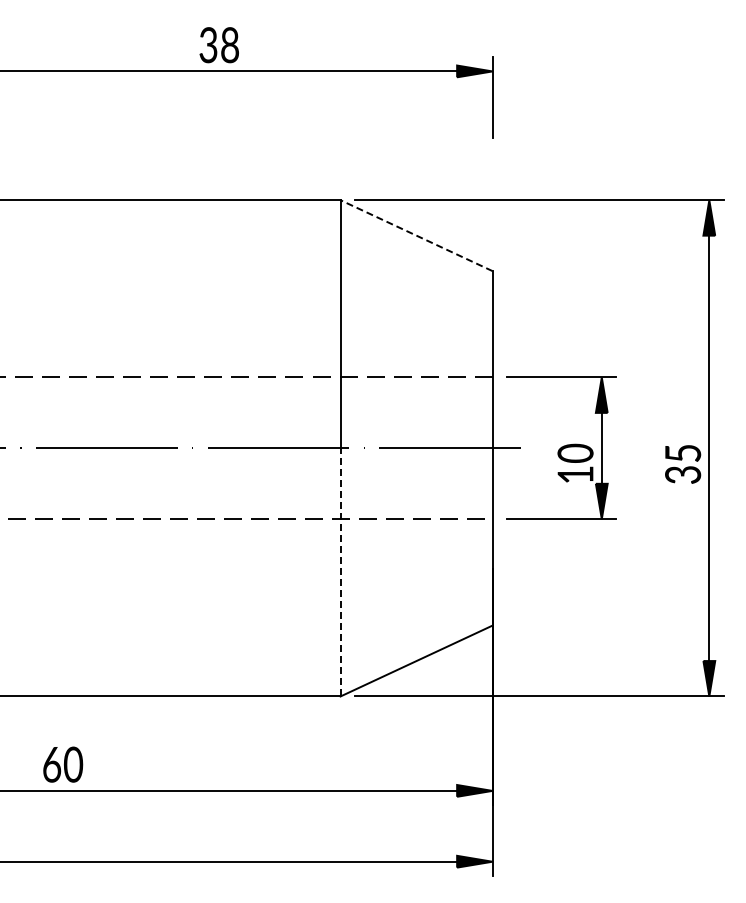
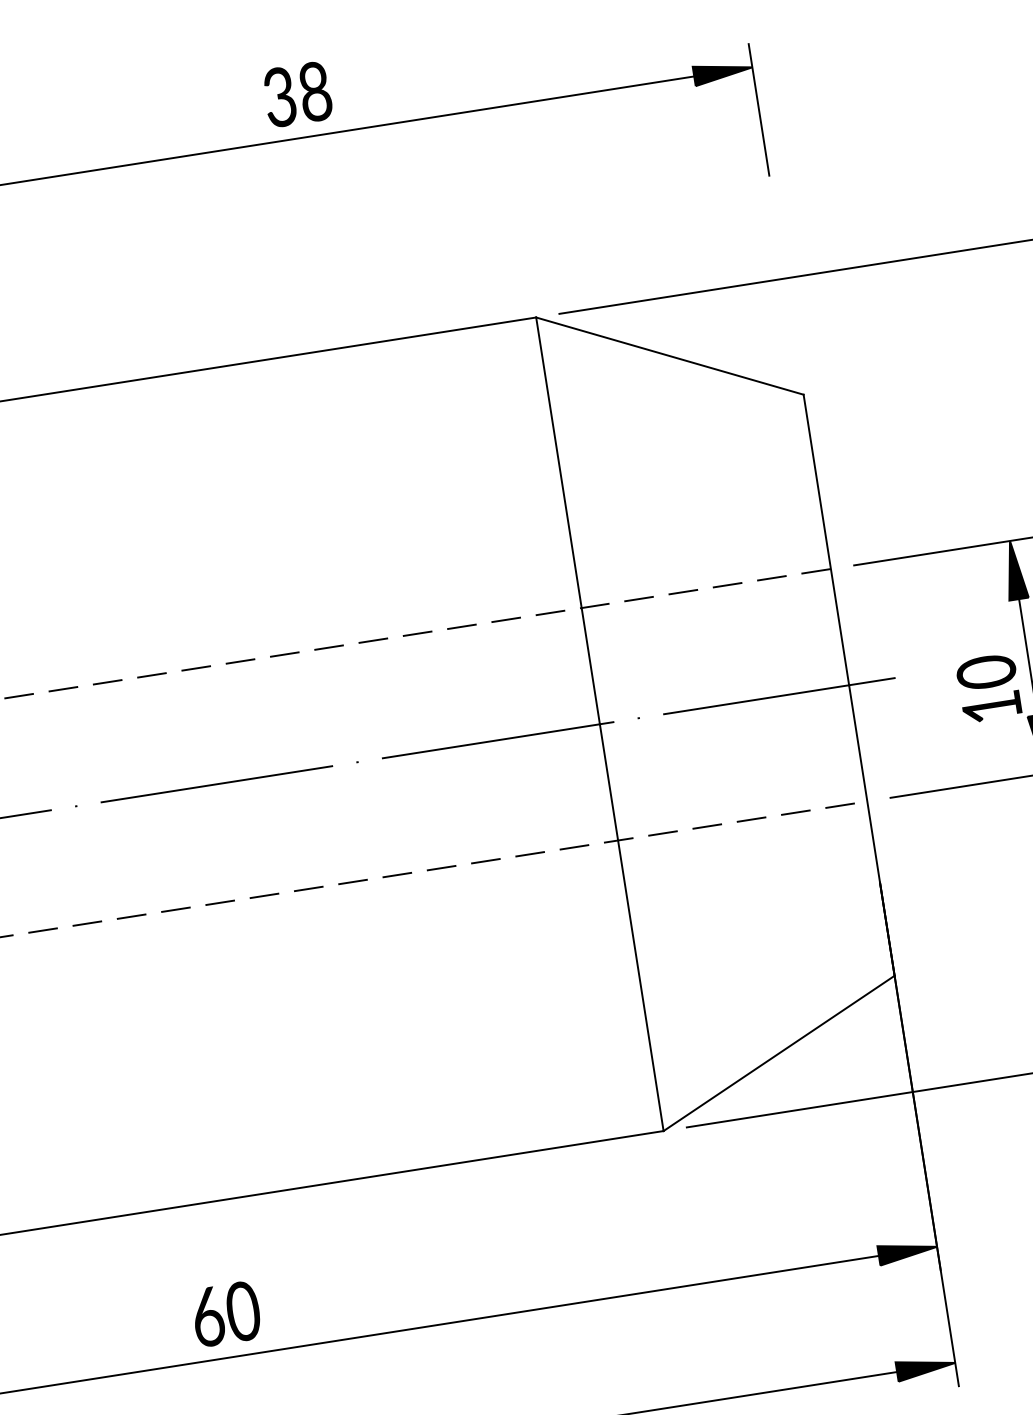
line: (416, 235) -> (669, 355), dashed -> solid
line: (340, 571) -> (631, 926), dashed -> solid

